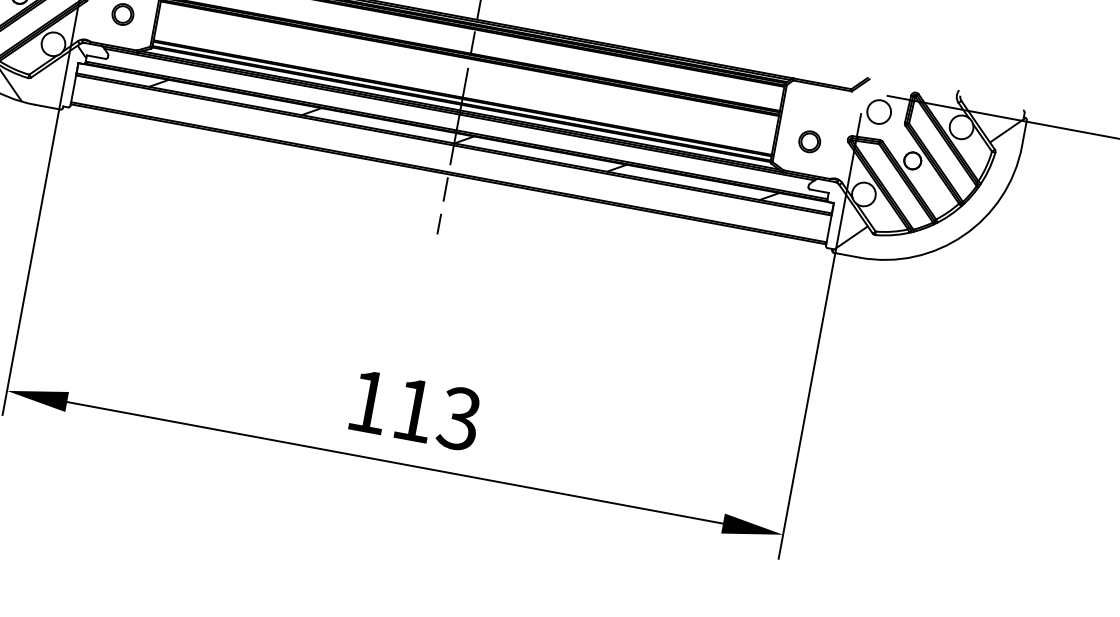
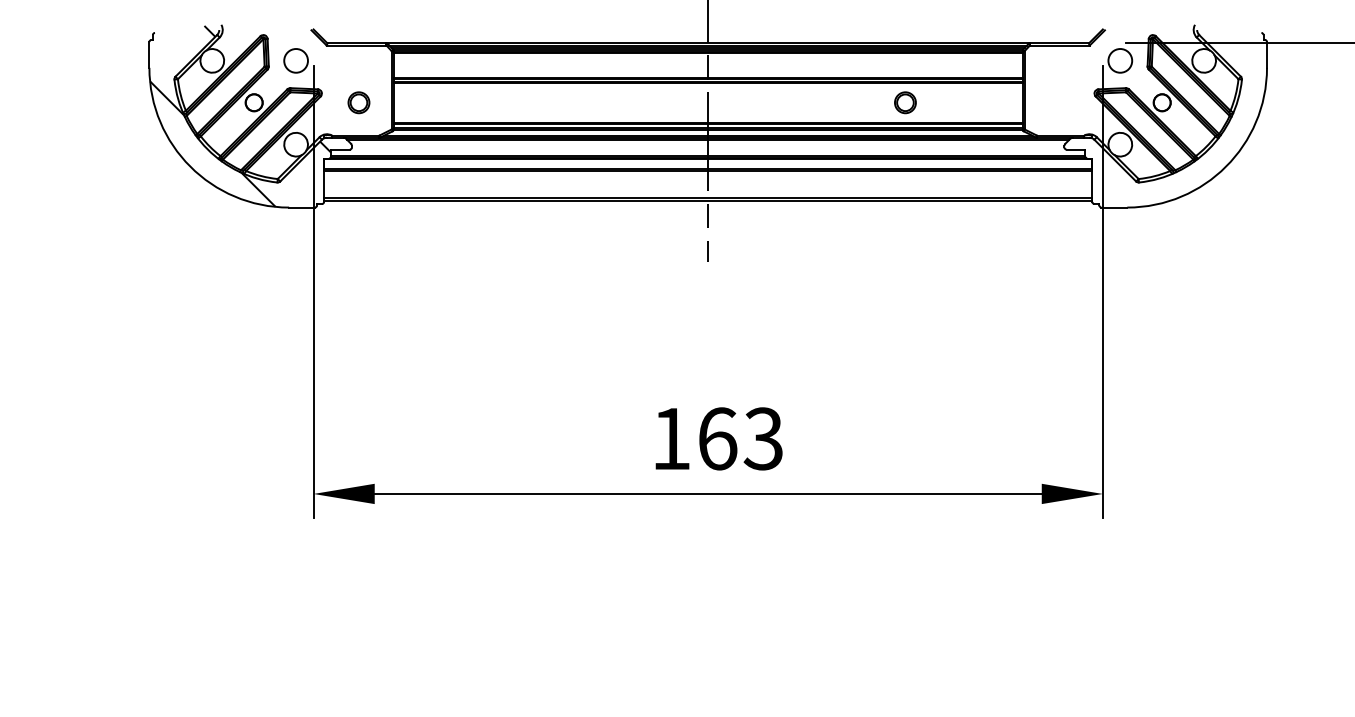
hatch: (463, 139) -> (716, 163), removed
part: (809, 141) -> (905, 102), moved
hatch: (929, 183) -> (1182, 122), removed
text: (415, 410) -> (718, 438), 113 -> 163

